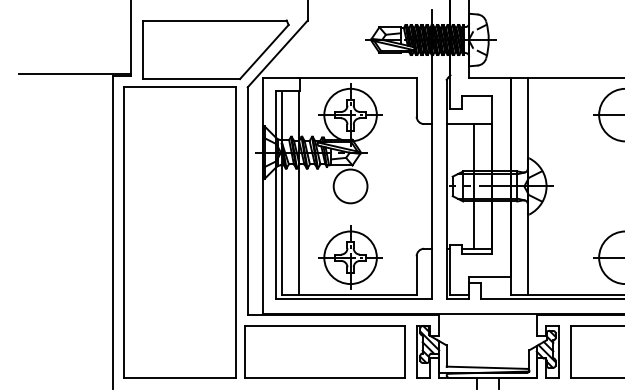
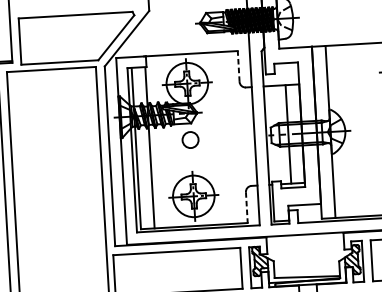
line: (416, 97) -> (238, 66), solid -> dashed
circle: (350, 186) -> (190, 140), size x0.6
line: (416, 275) -> (246, 207), solid -> dashed

